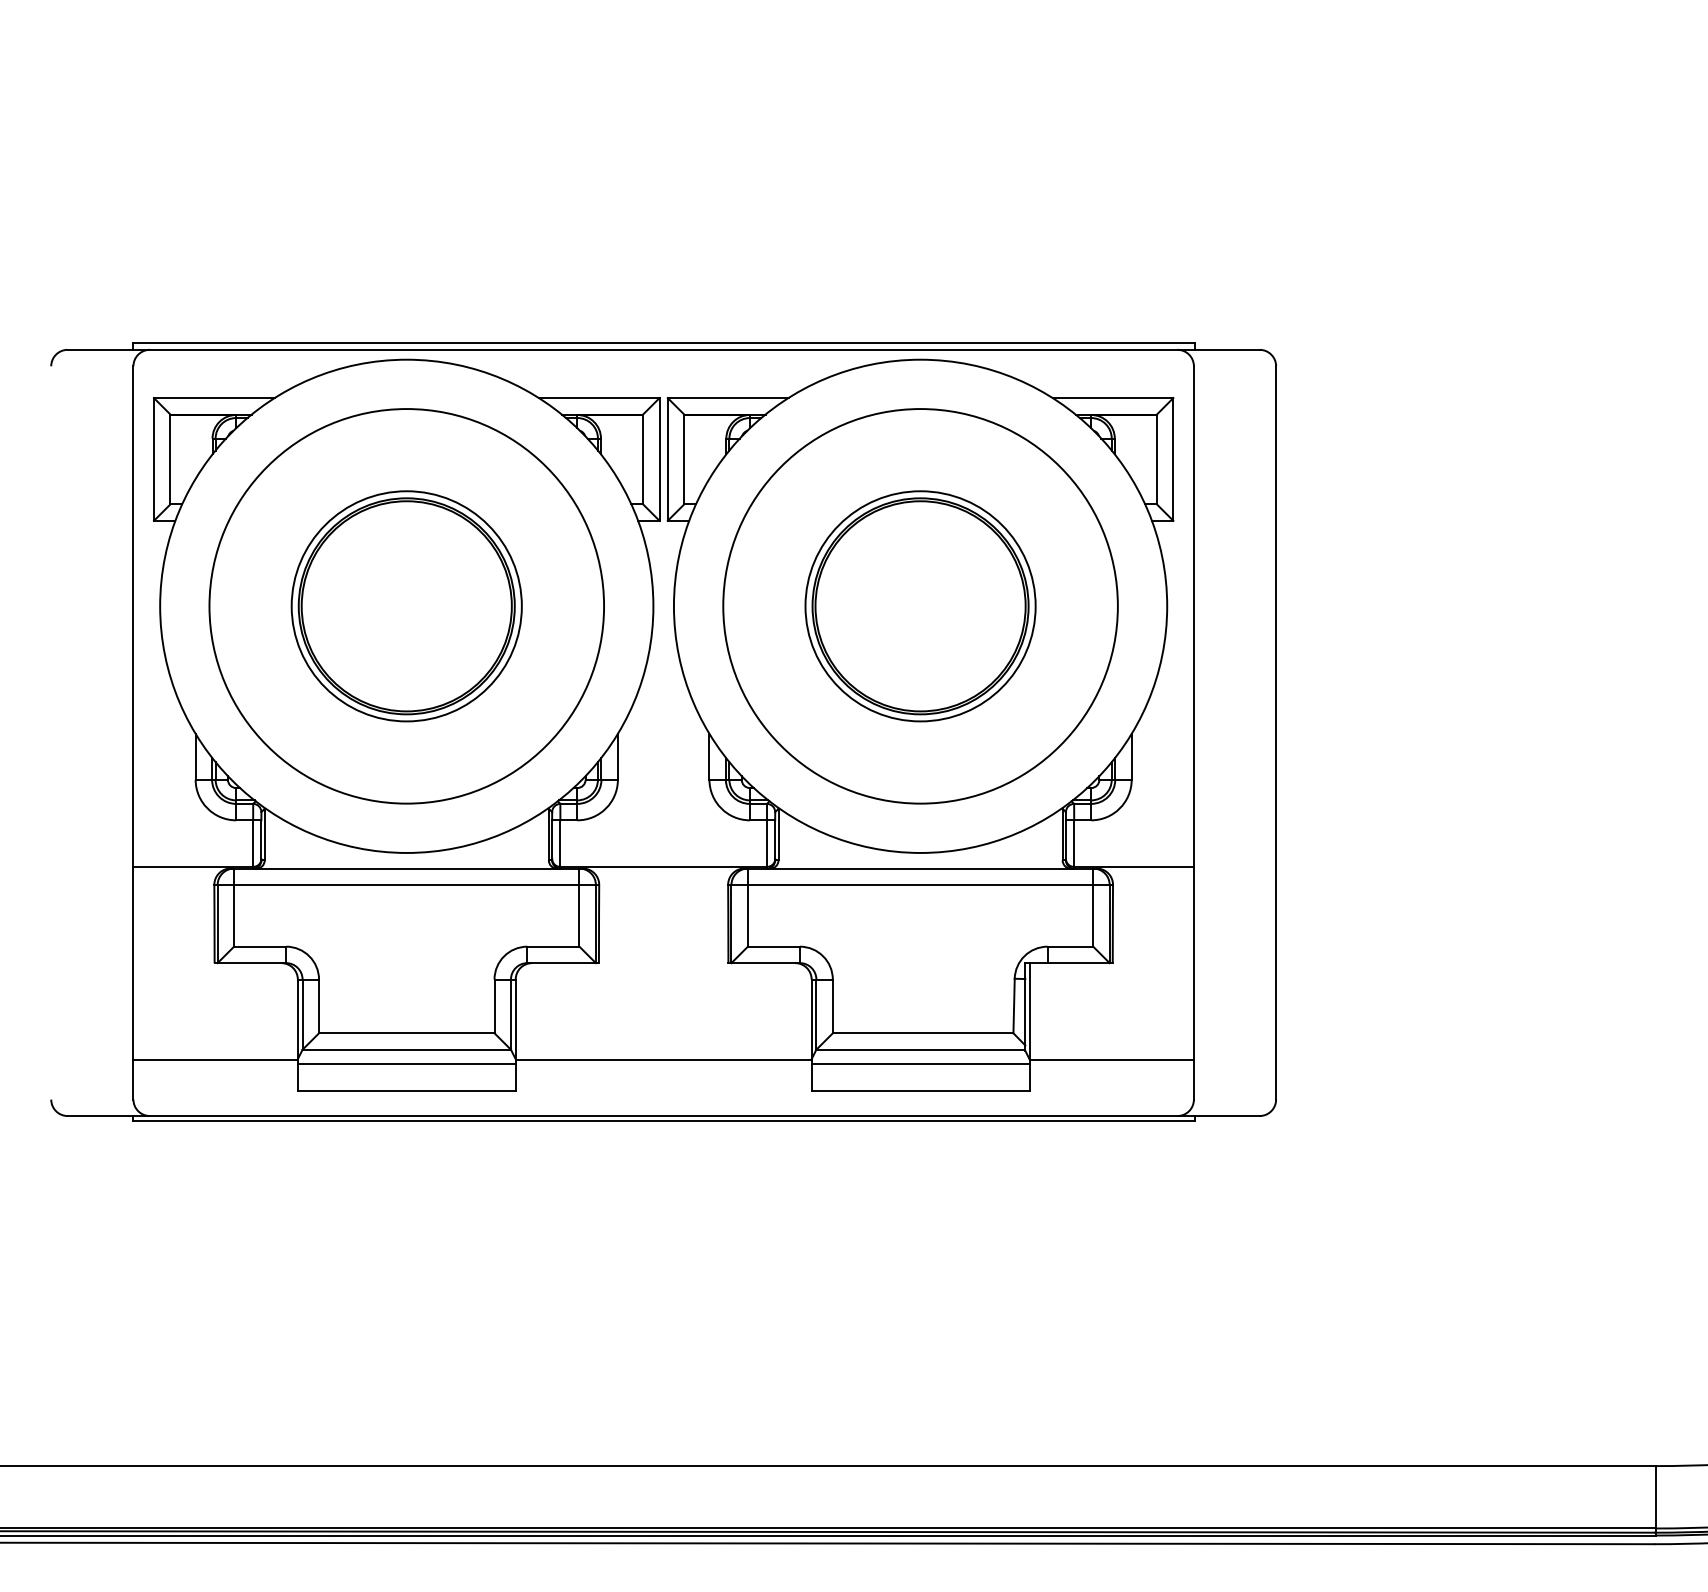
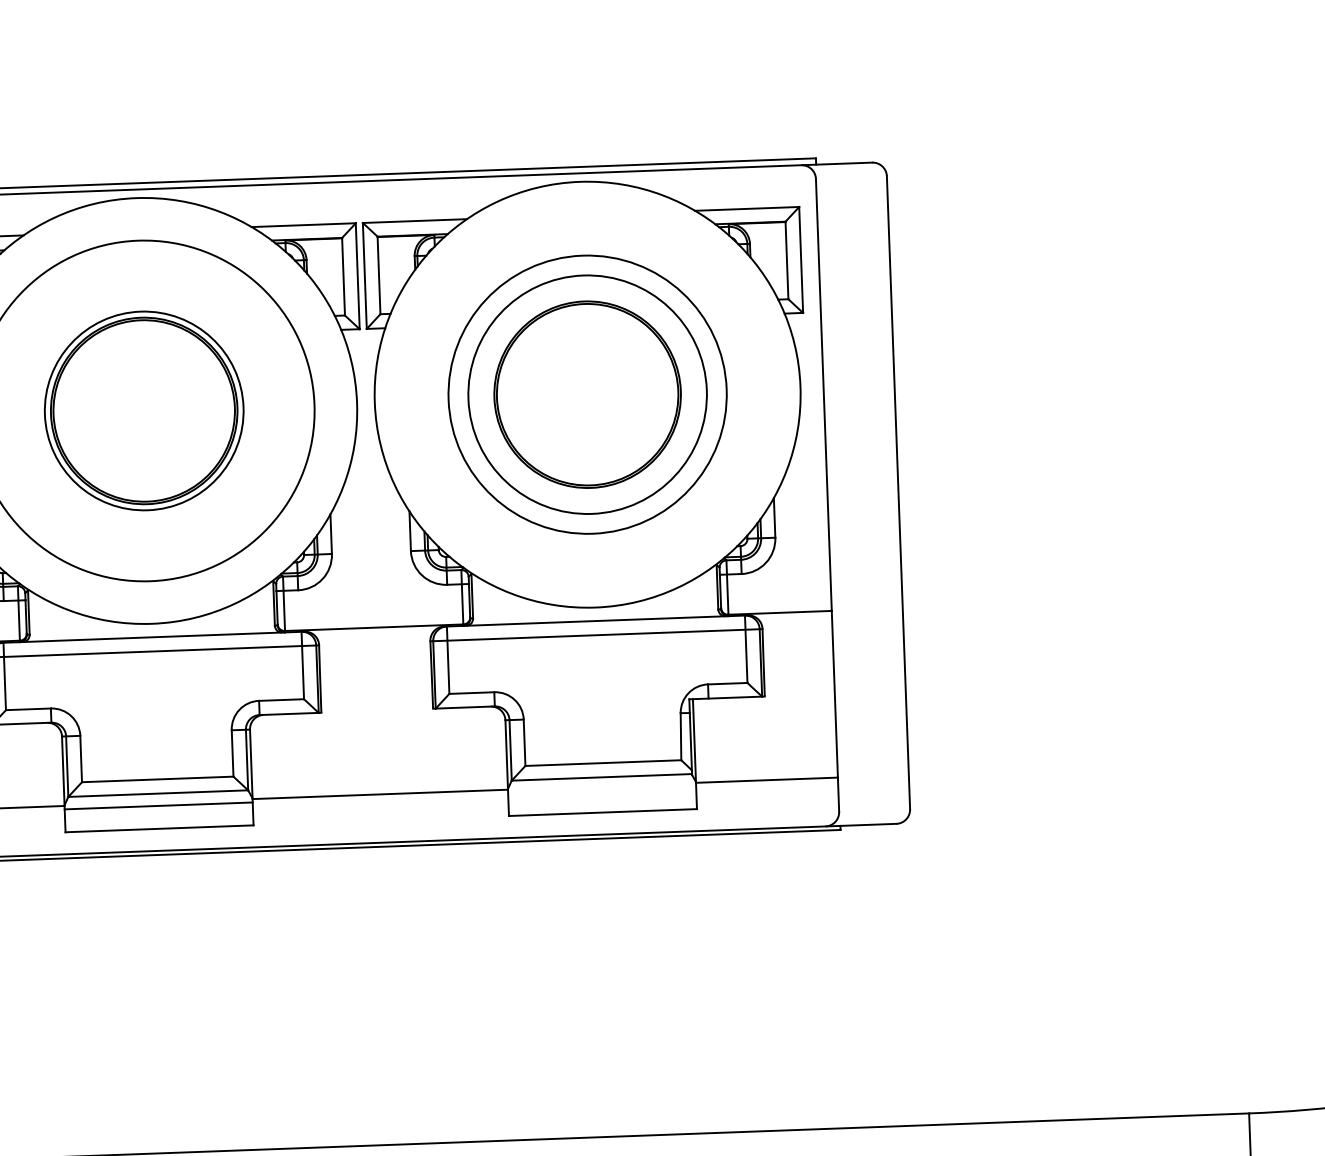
circle: (920, 606) -> (587, 394), size x0.7
circle: (920, 606) -> (587, 394), size x1.4
line: (920, 1063) -> (602, 789), removed

